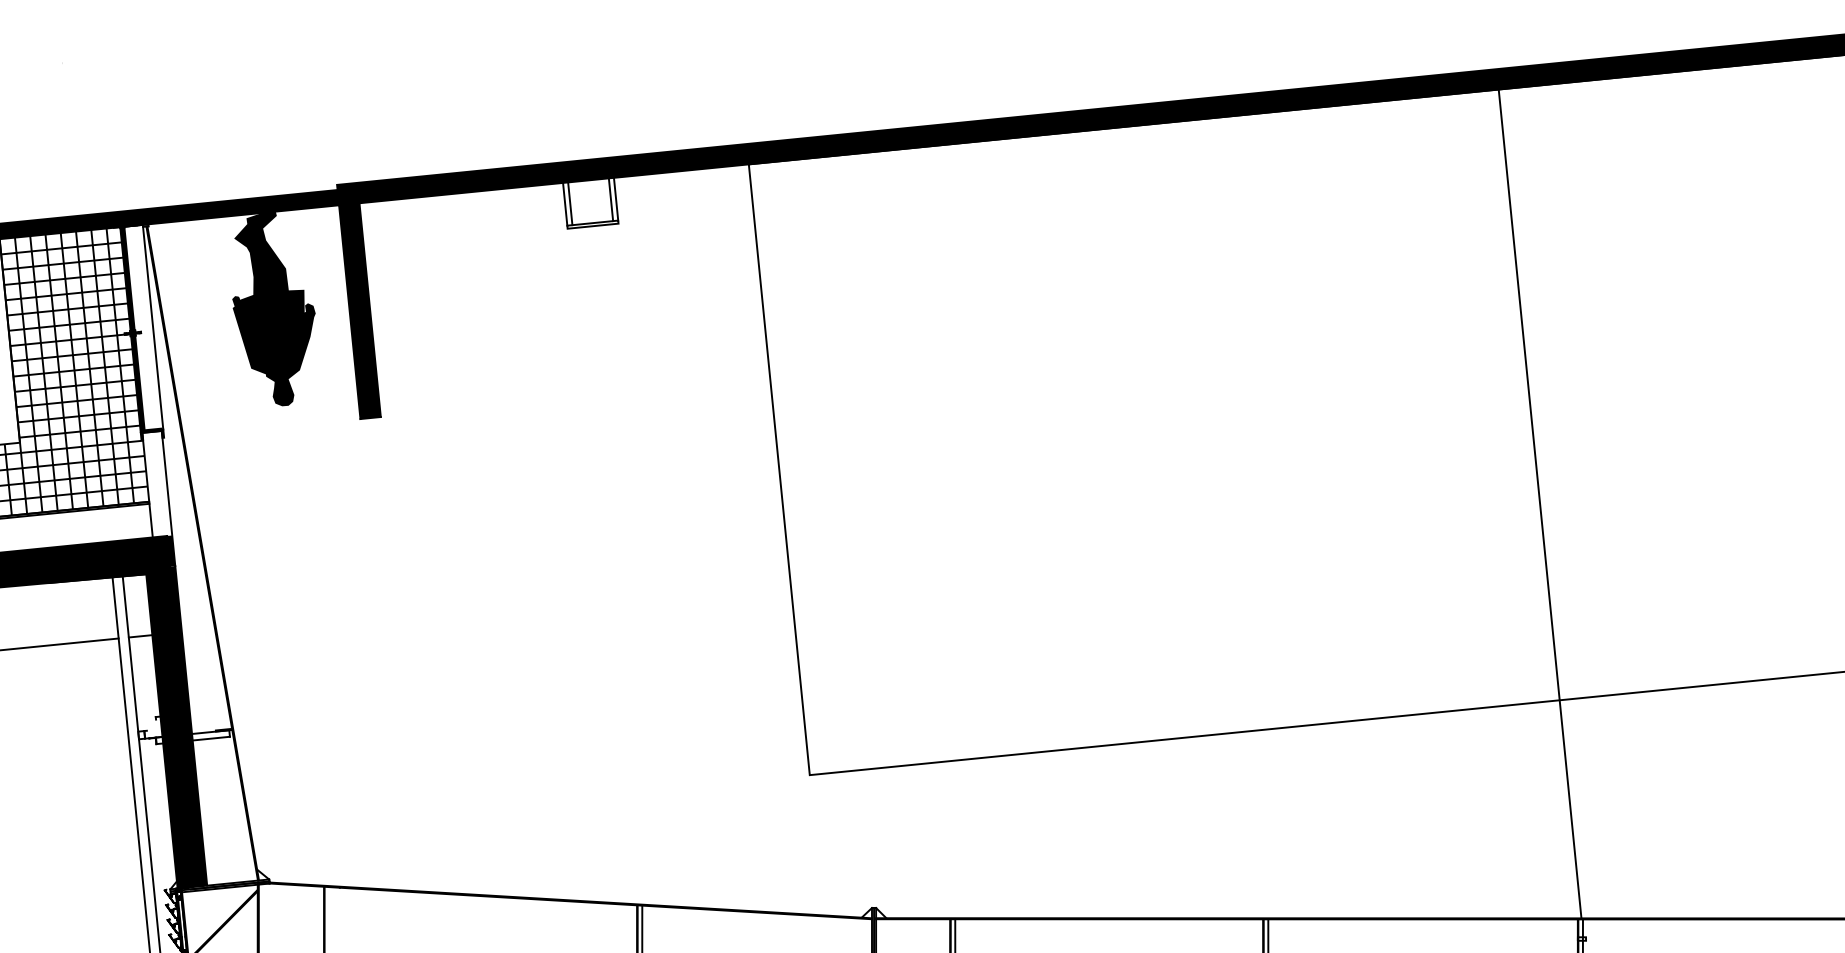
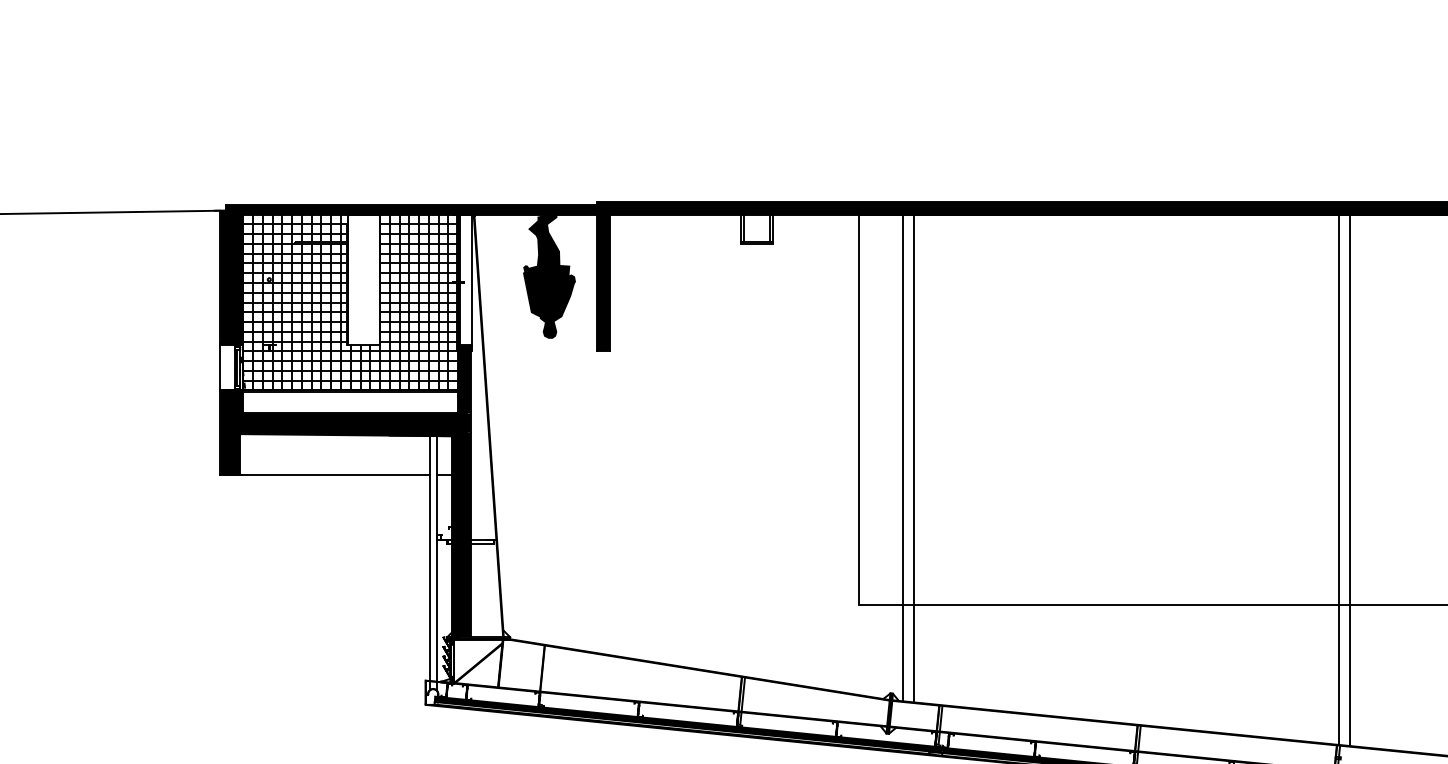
fill: (157, 483) -> (464, 379), added
line: (1557, 503) -> (1350, 480), added
line: (854, 537) -> (902, 457), added
line: (871, 537) -> (913, 458), added

